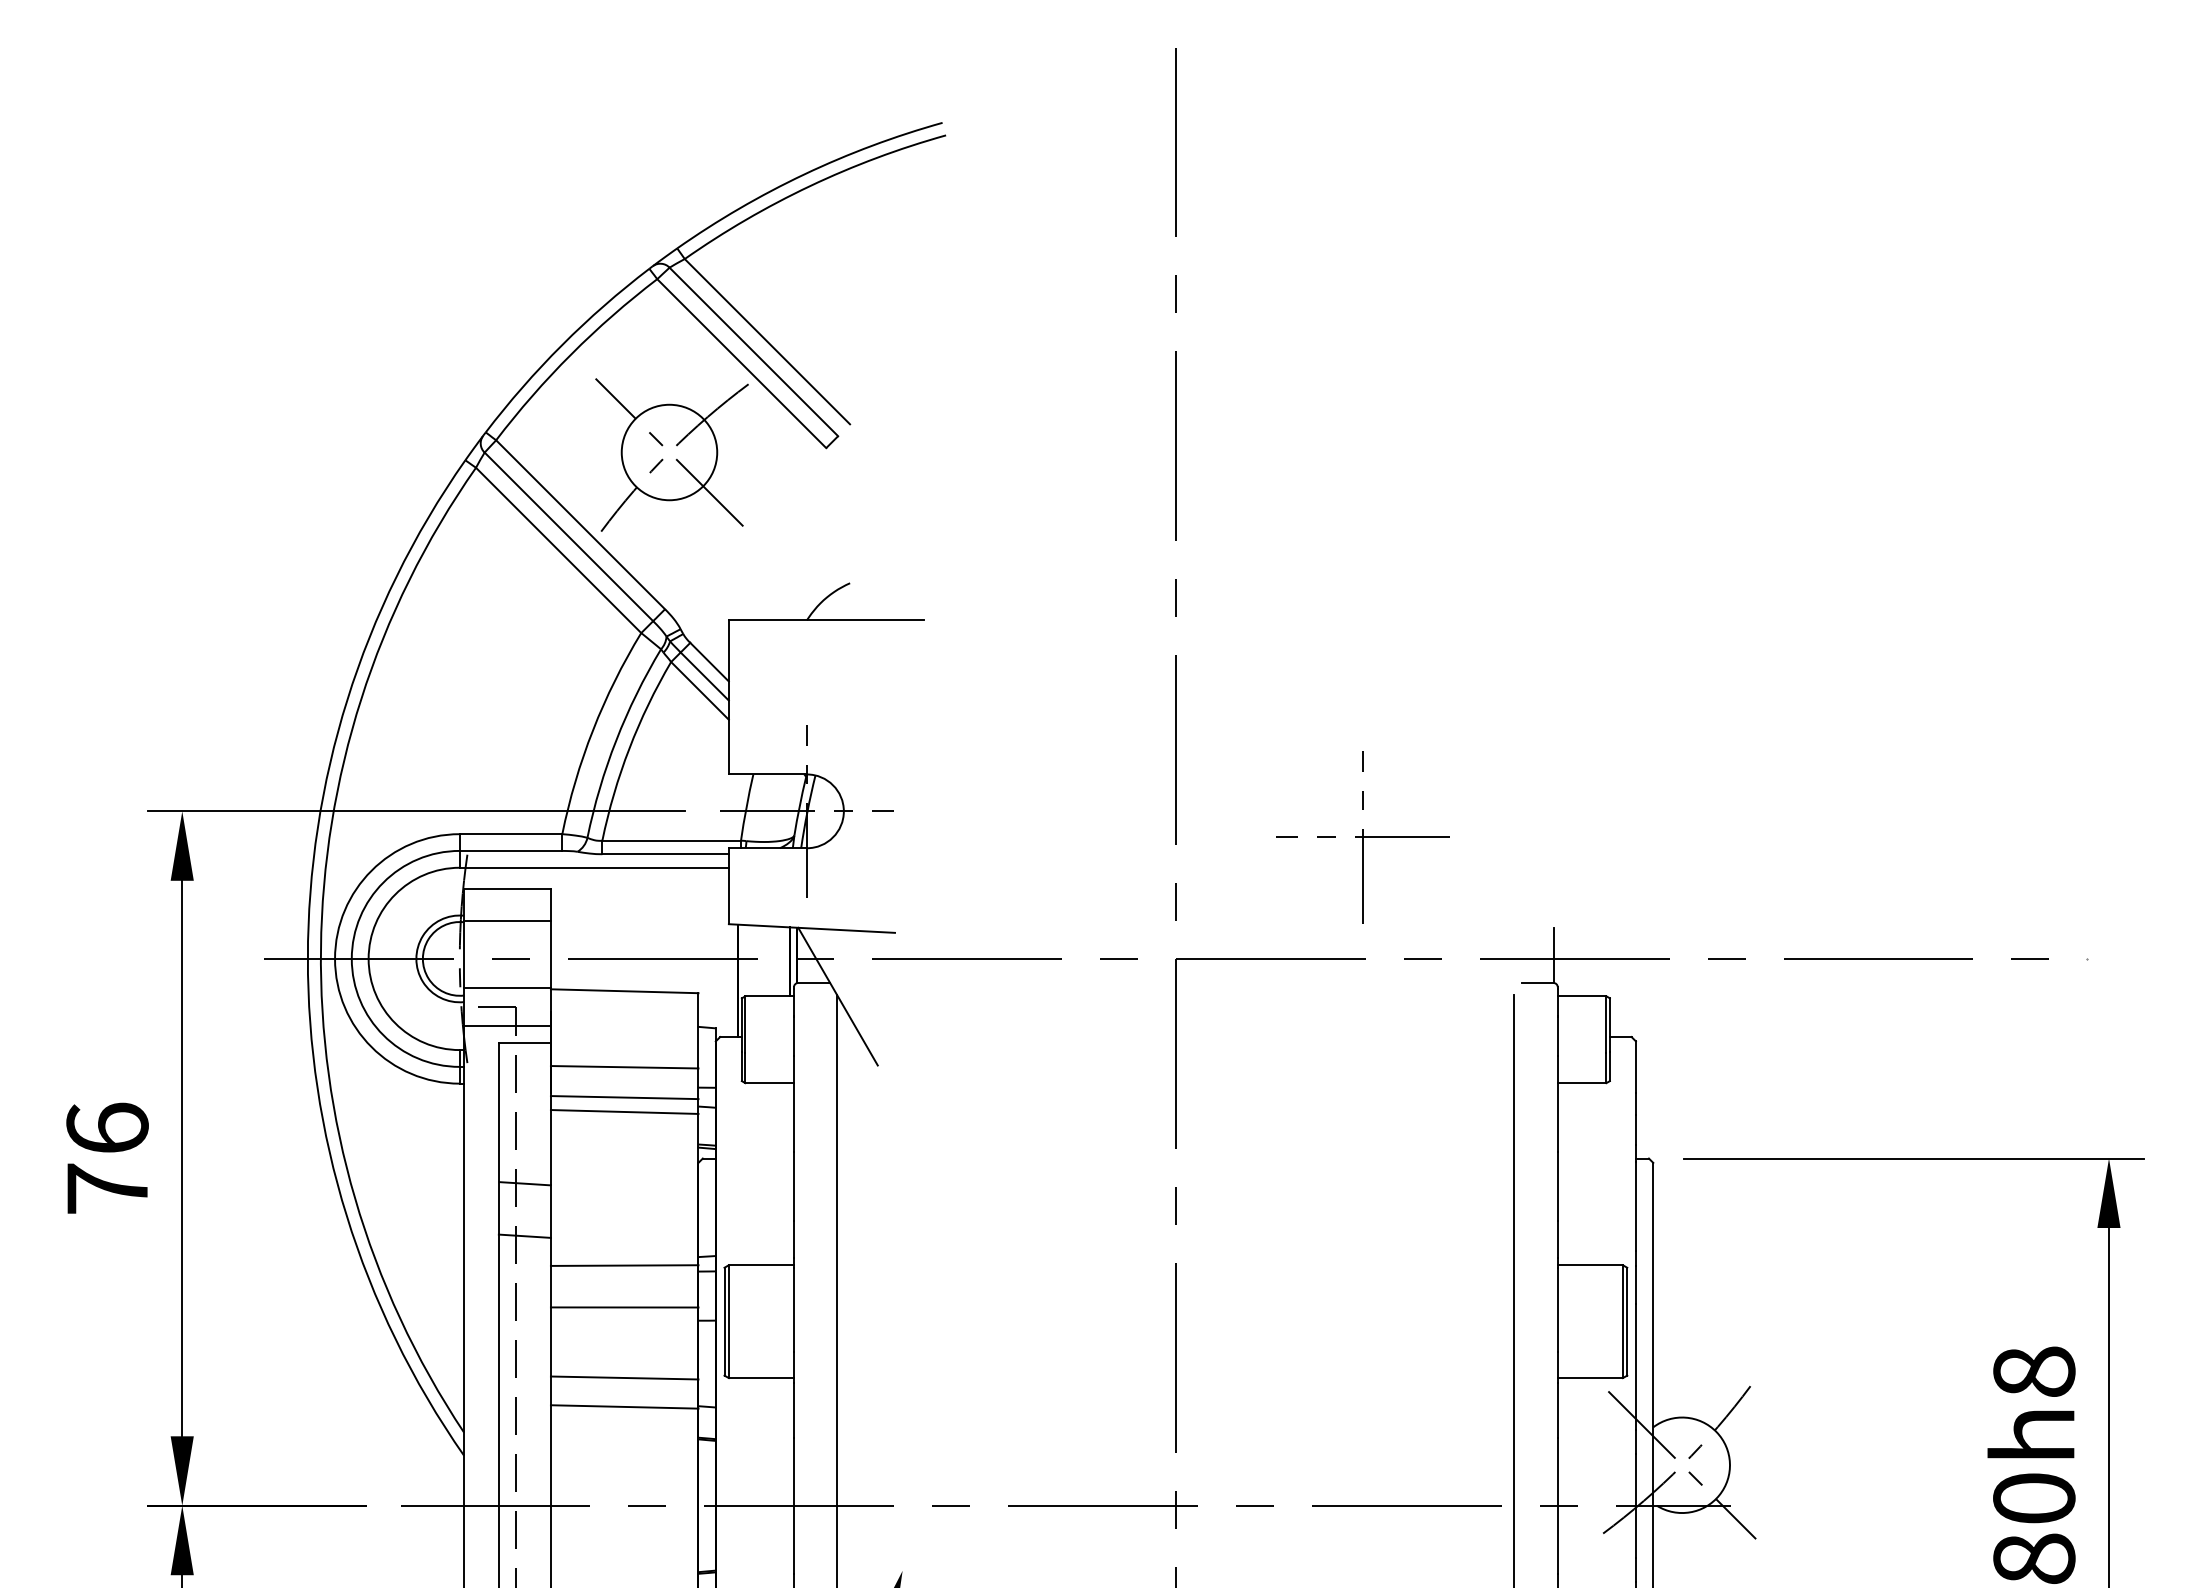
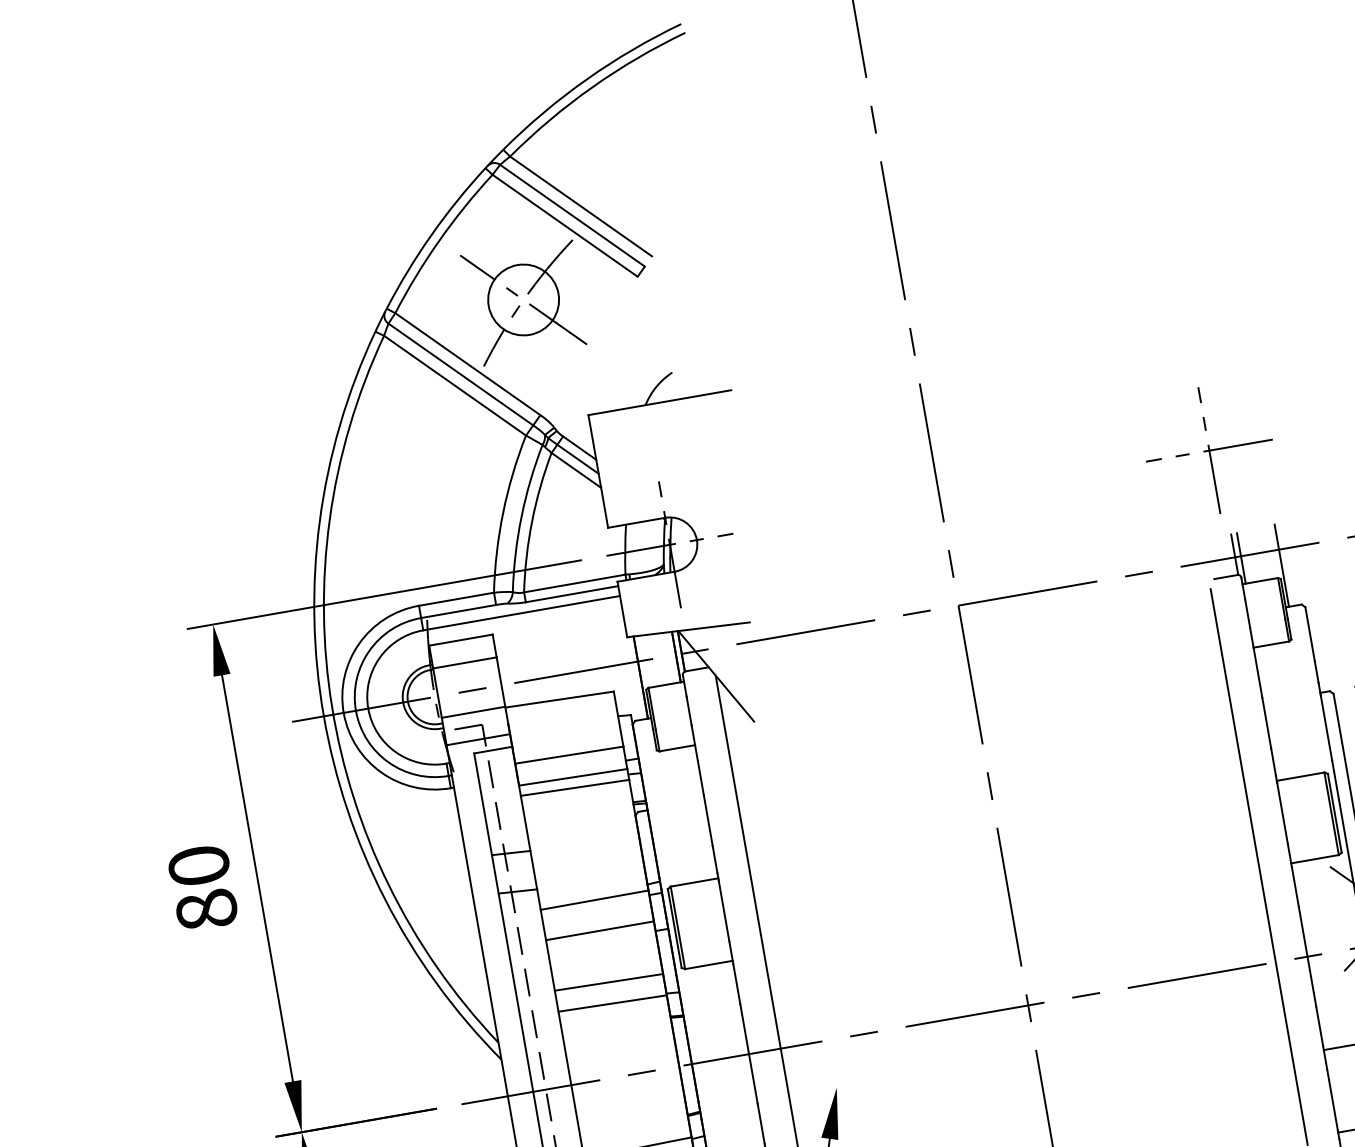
part: (1362, 837) -> (1209, 450), moved
line: (1562, 961) -> (1241, 558), added
line: (1614, 980) -> (1281, 565), added
text: (107, 1157) -> (202, 887), 76 -> 80

